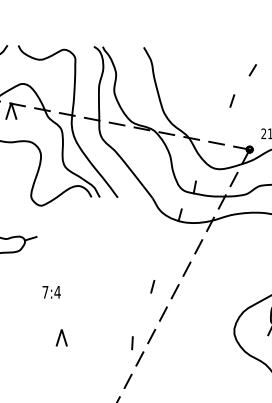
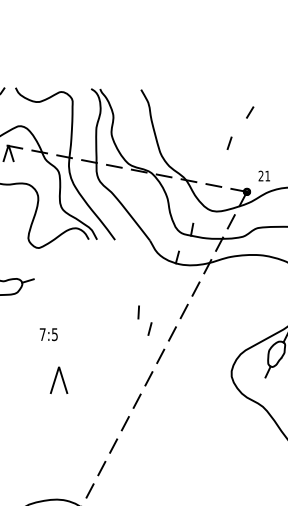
text: (57, 292) -> (54, 334), 7:4 -> 7:5
part: (61, 337) -> (58, 379), size x1.6
line: (132, 343) -> (138, 312), moved

